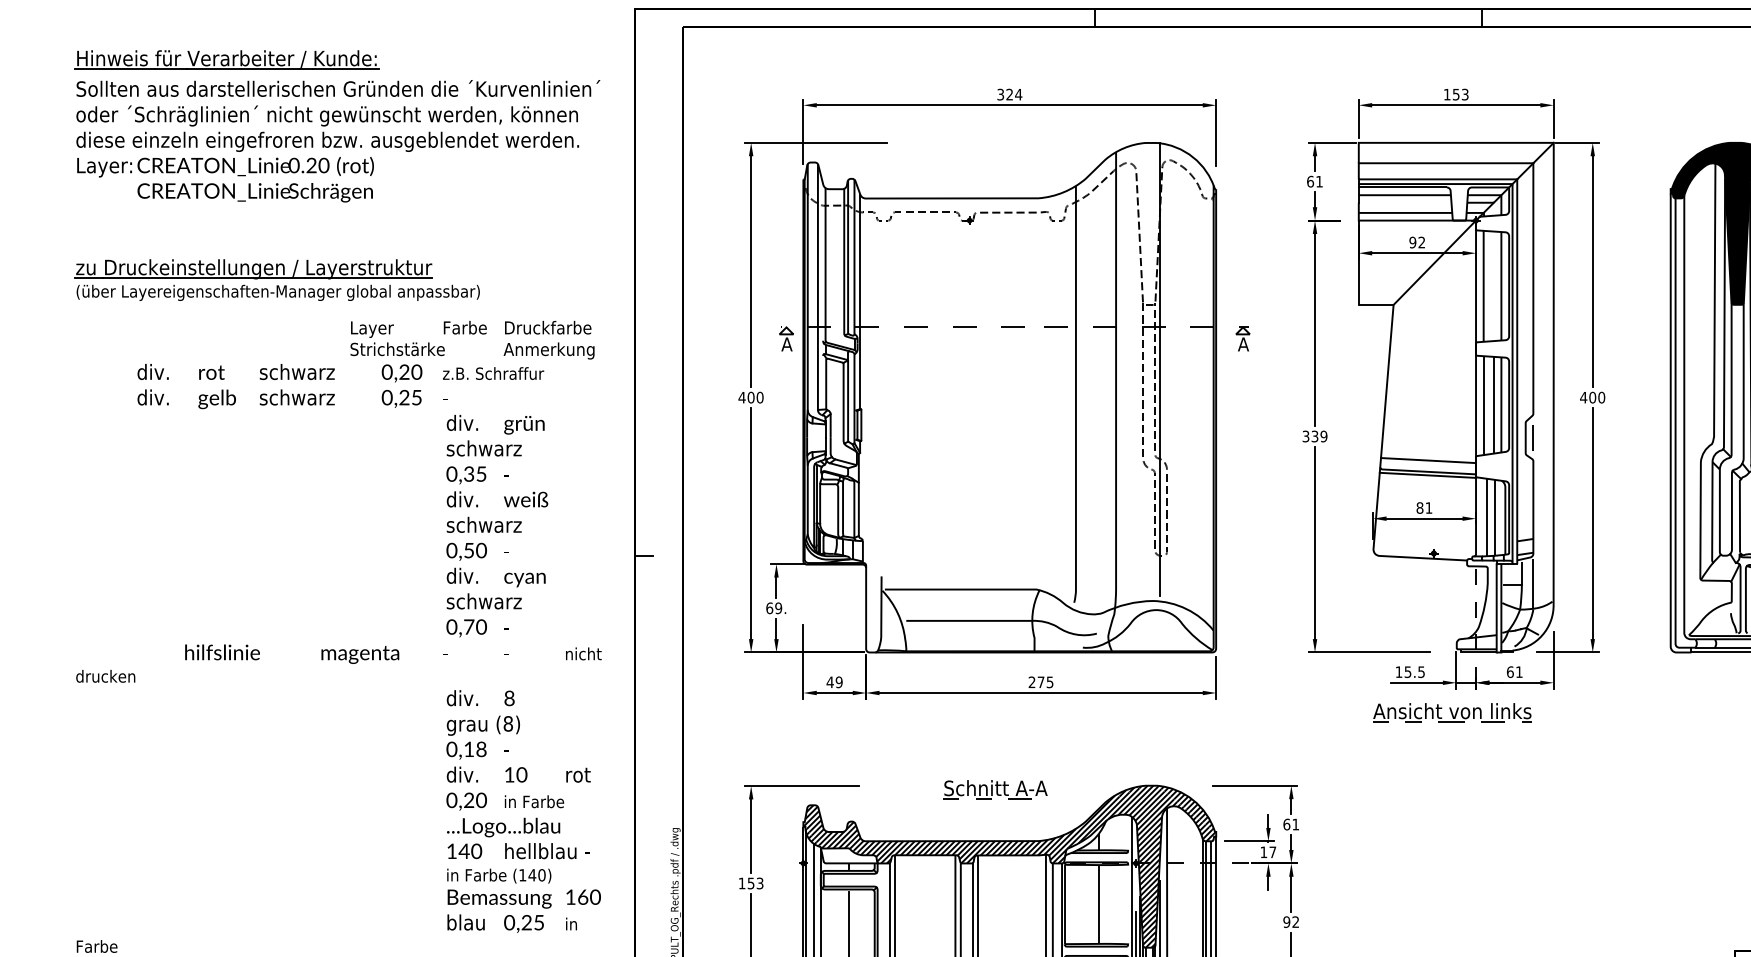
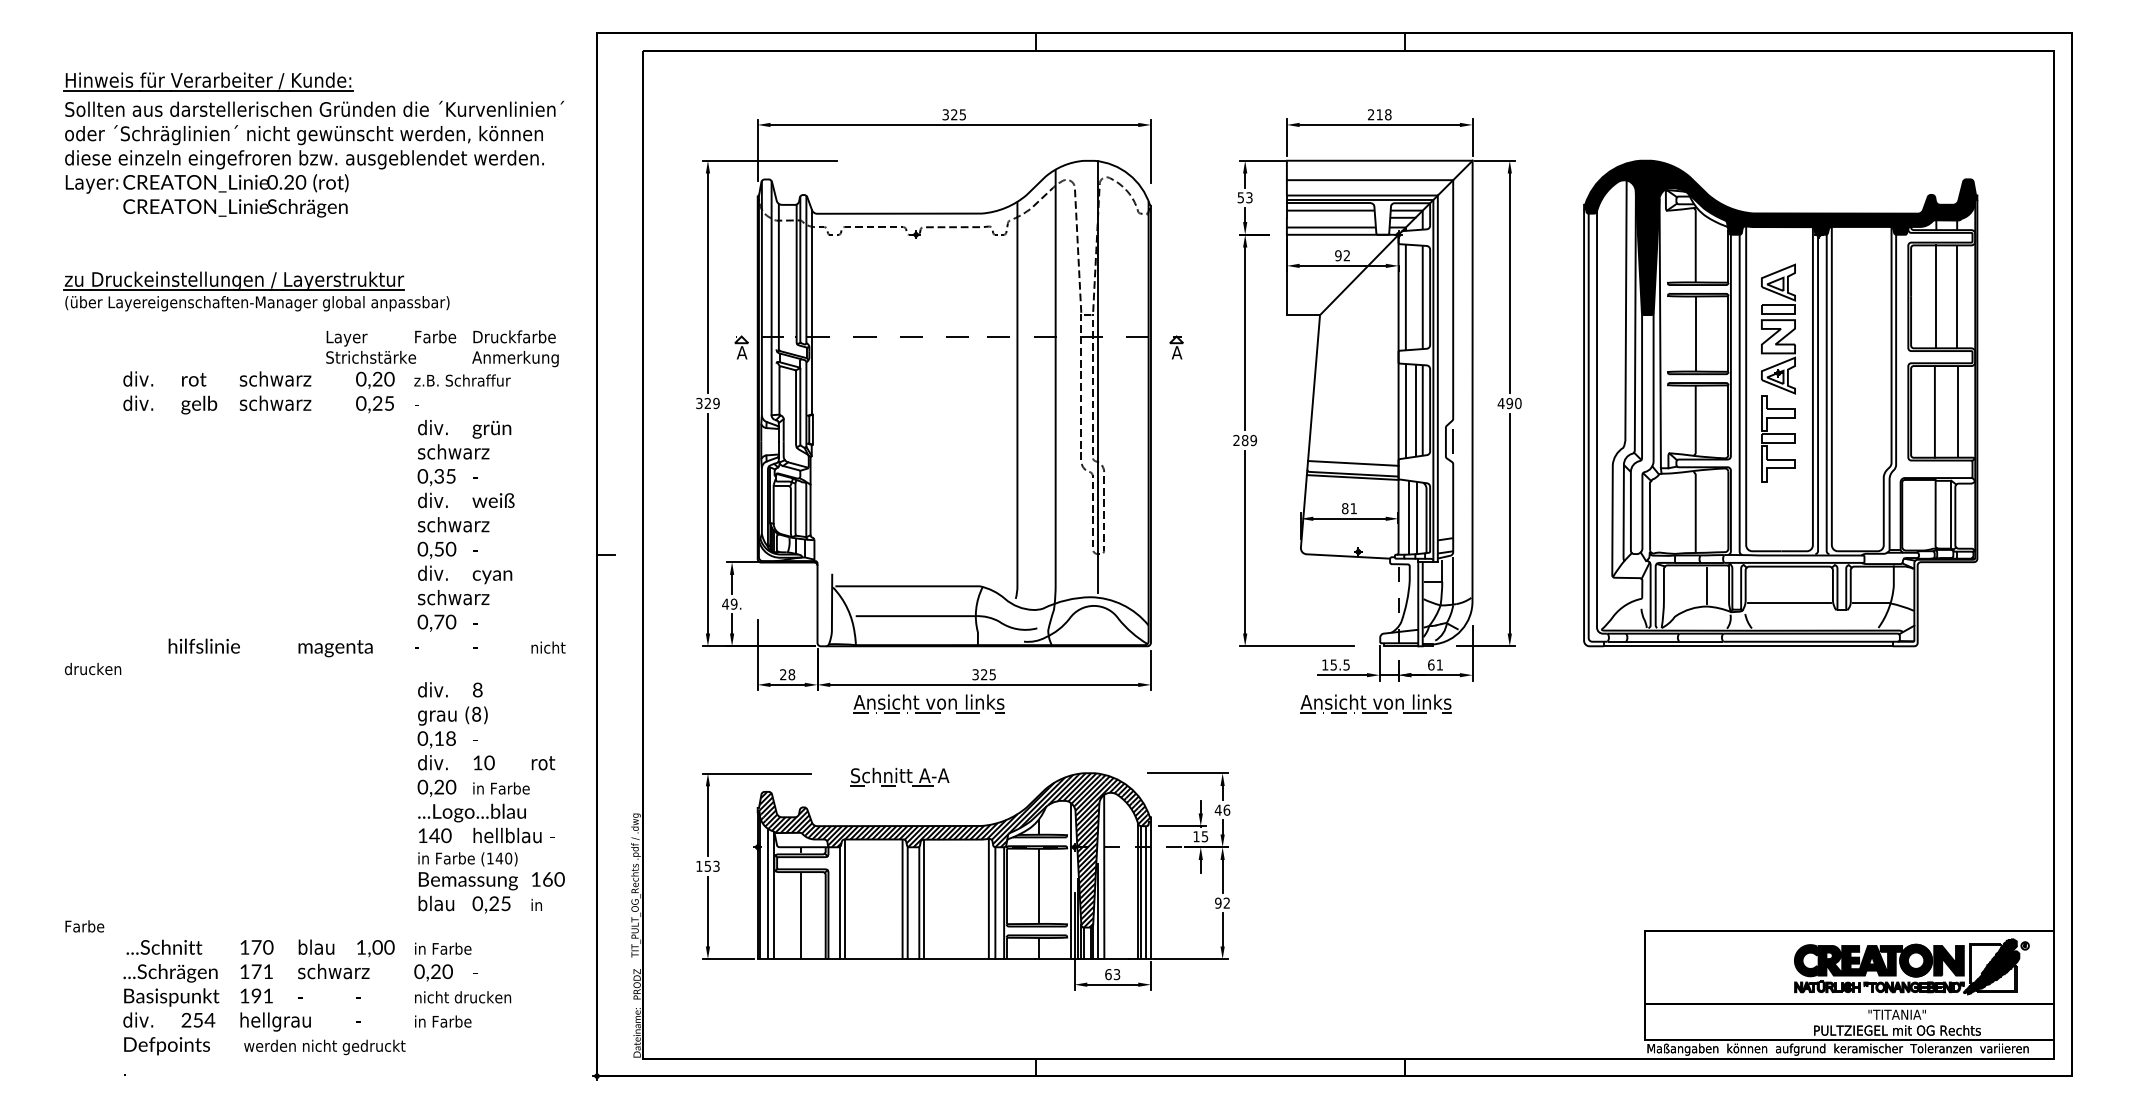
text: (1018, 94) -> (962, 114), 324 -> 325
text: (1456, 94) -> (1379, 114), 153 -> 218
text: (1314, 181) -> (1244, 197), 61 -> 53
text: (750, 397) -> (707, 403), 400 -> 329
text: (1592, 397) -> (1509, 403), 400 -> 490
text: (1310, 436) -> (1240, 440), 339 -> 289
text: (769, 607) -> (725, 603), 69. -> 49.
text: (834, 682) -> (787, 674), 49 -> 28
text: (1036, 682) -> (979, 674), 275 -> 325
part: (982, 712) -> (928, 703), added
part: (995, 789) -> (899, 776), moved
text: (1291, 823) -> (1222, 809), 61 -> 46
text: (1272, 852) -> (1204, 836), 17 -> 15

